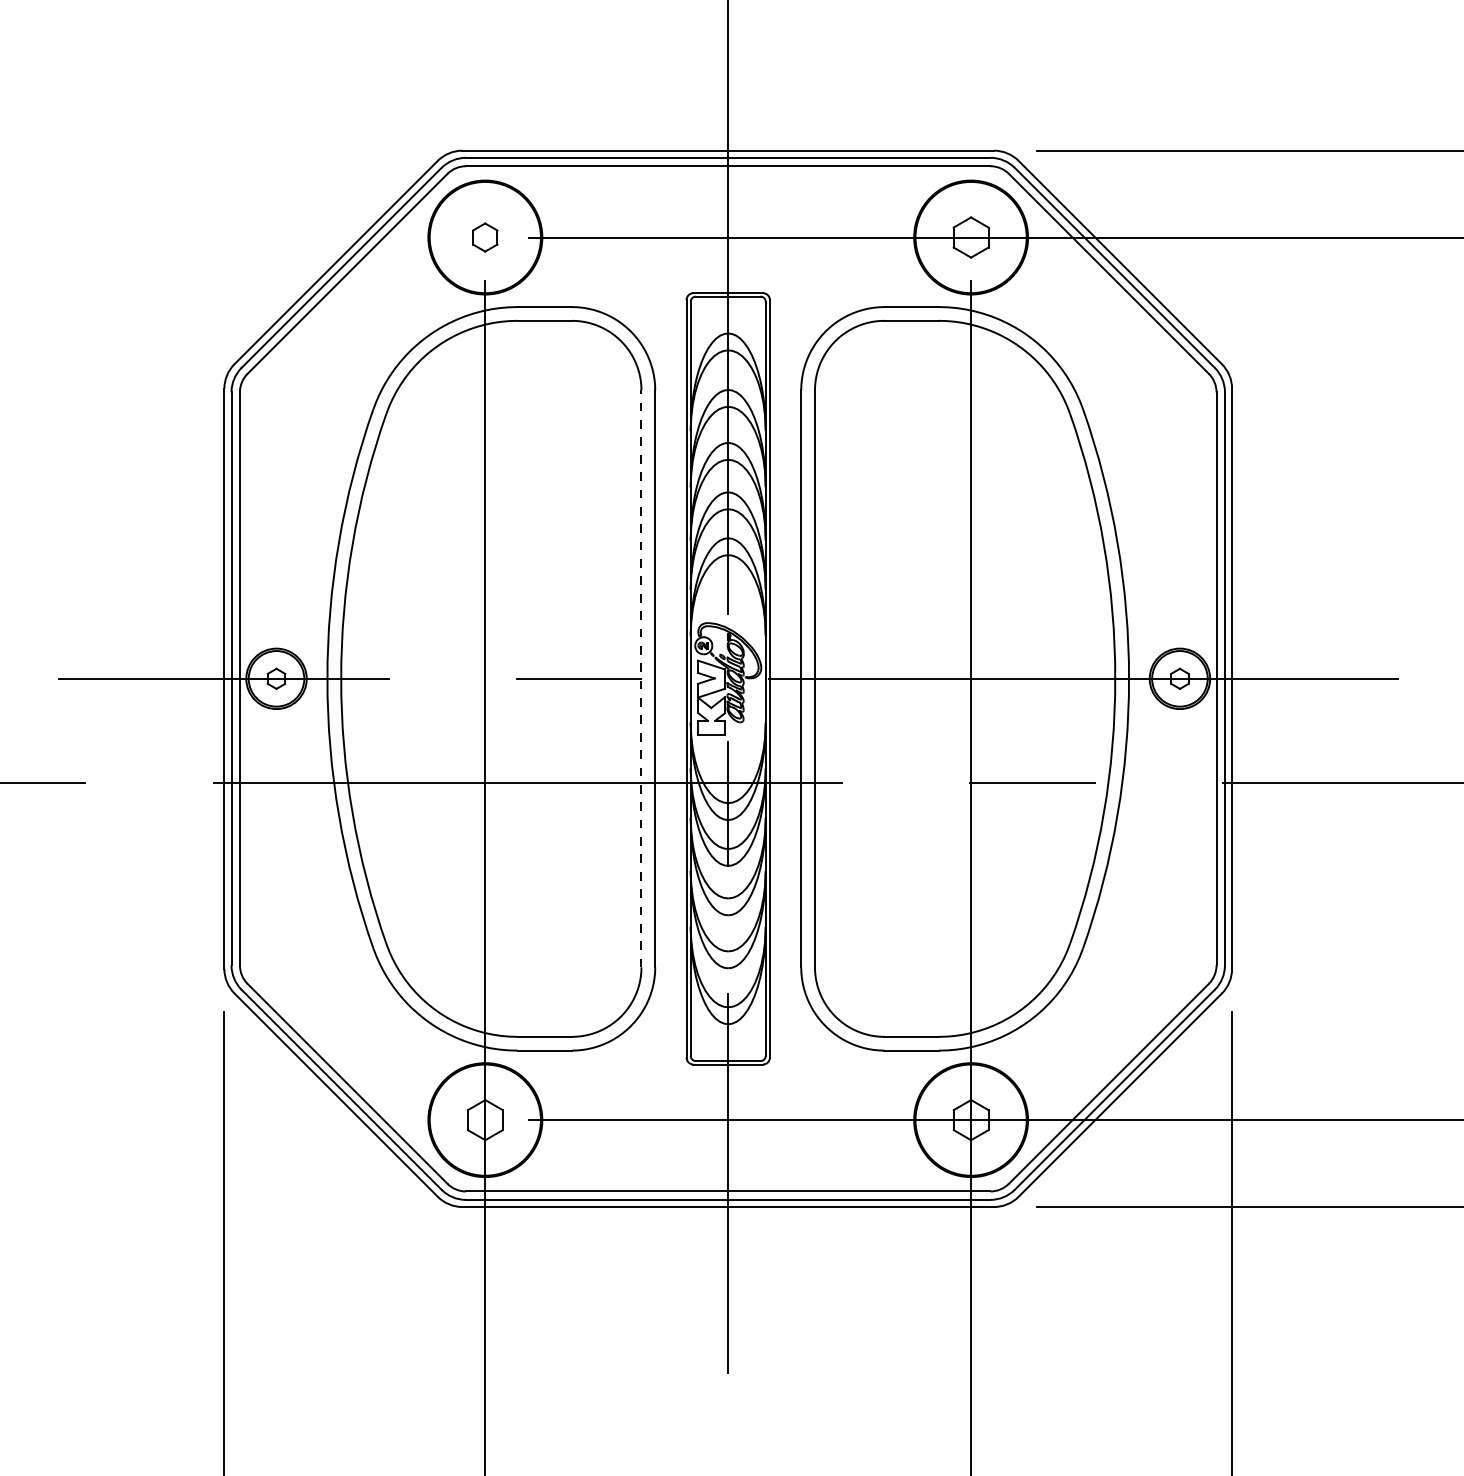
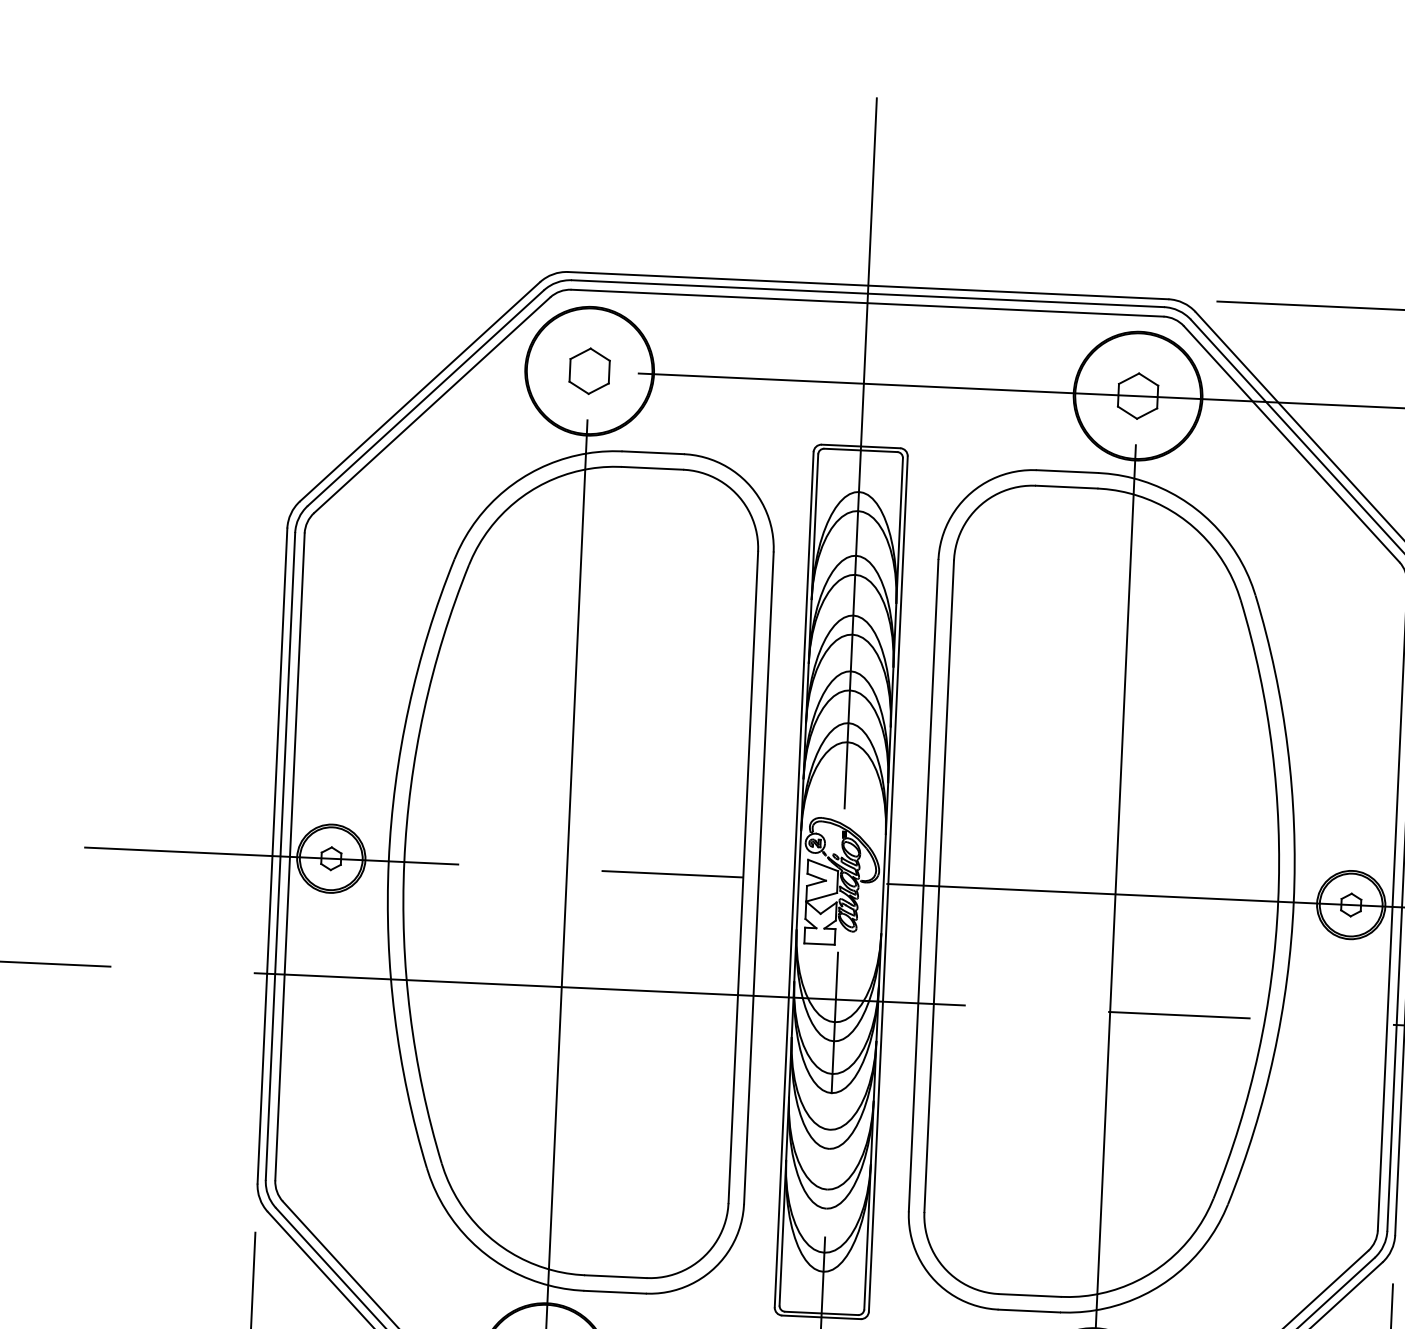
part: (484, 237) -> (588, 371), size x1.43
line: (641, 678) -> (743, 877), dashed -> solid

